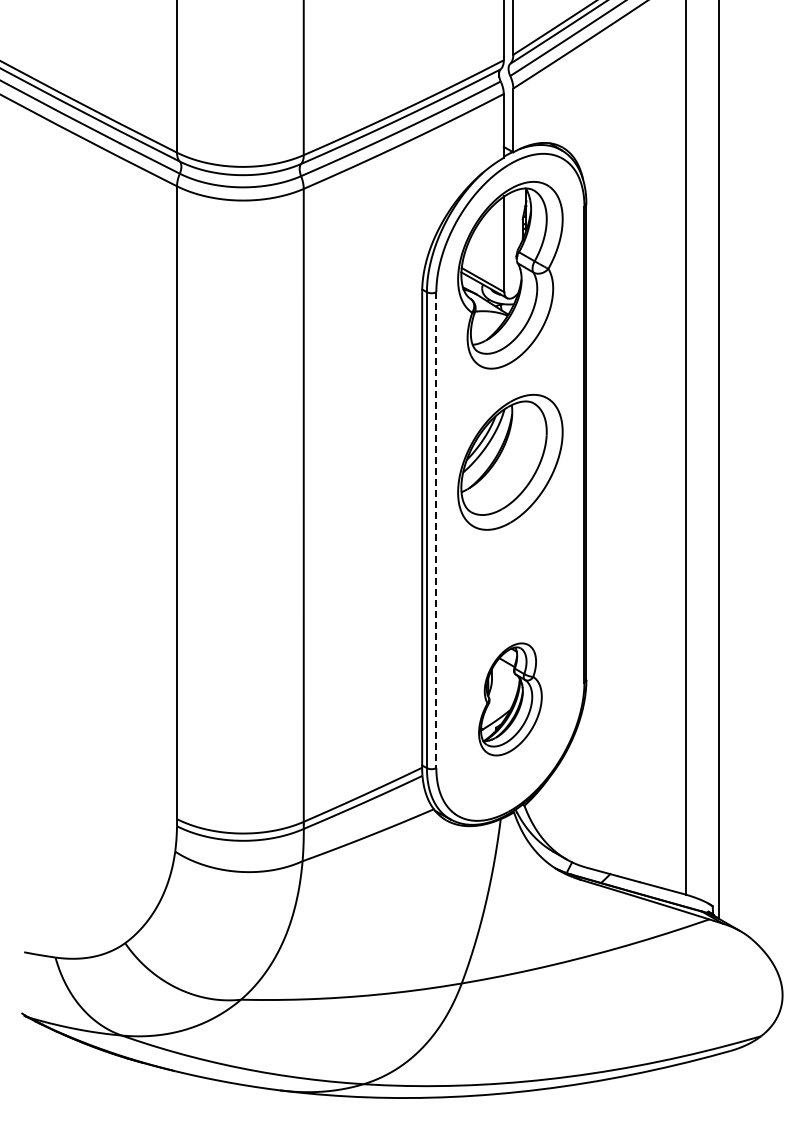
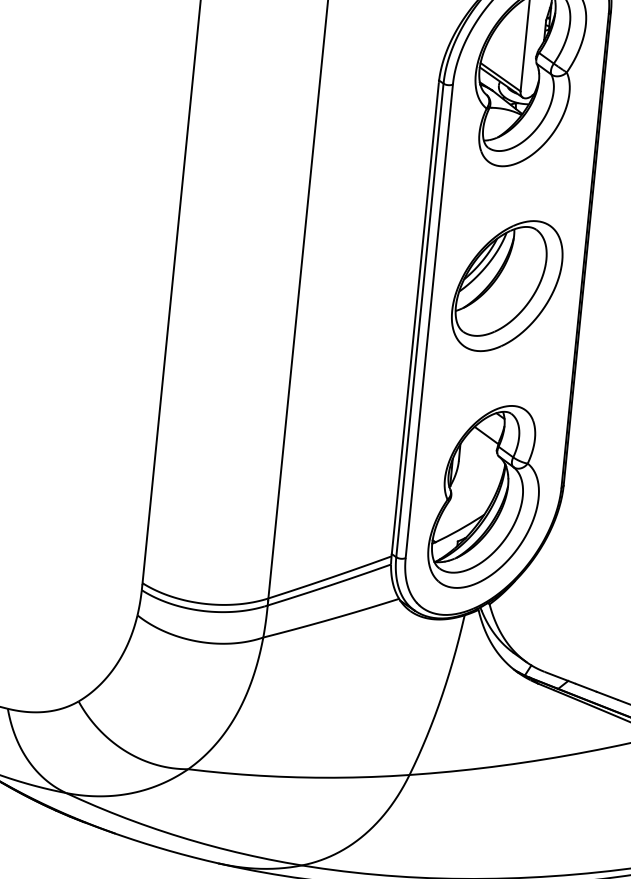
part: (510, 461) -> (507, 285), moved
line: (436, 530) -> (429, 321), dashed -> solid
part: (510, 699) -> (486, 497), size x1.67

